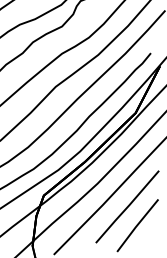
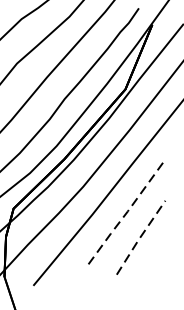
line: (127, 207) -> (125, 214), solid -> dashed
line: (137, 225) -> (140, 237), solid -> dashed

